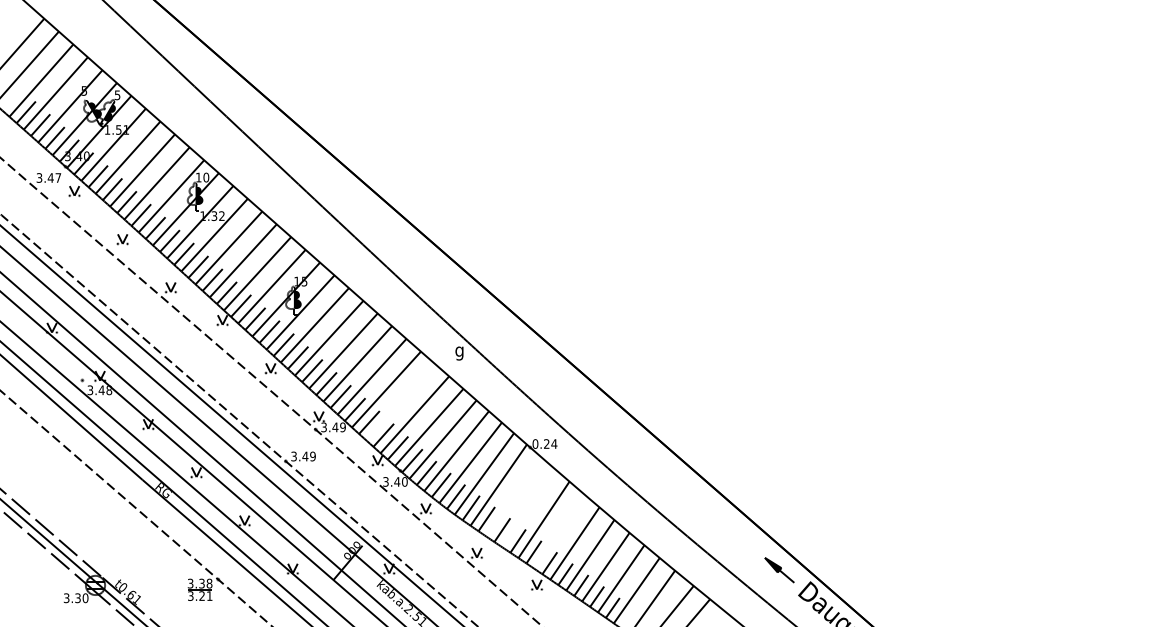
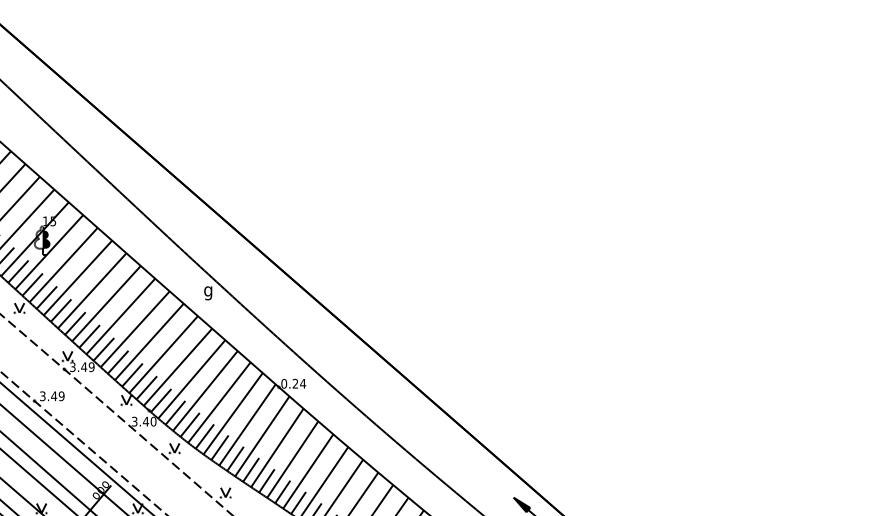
line: (400, 401) -> (149, 341), added
line: (513, 496) -> (262, 436), added
line: (528, 507) -> (277, 447), added
line: (559, 531) -> (308, 471), added

